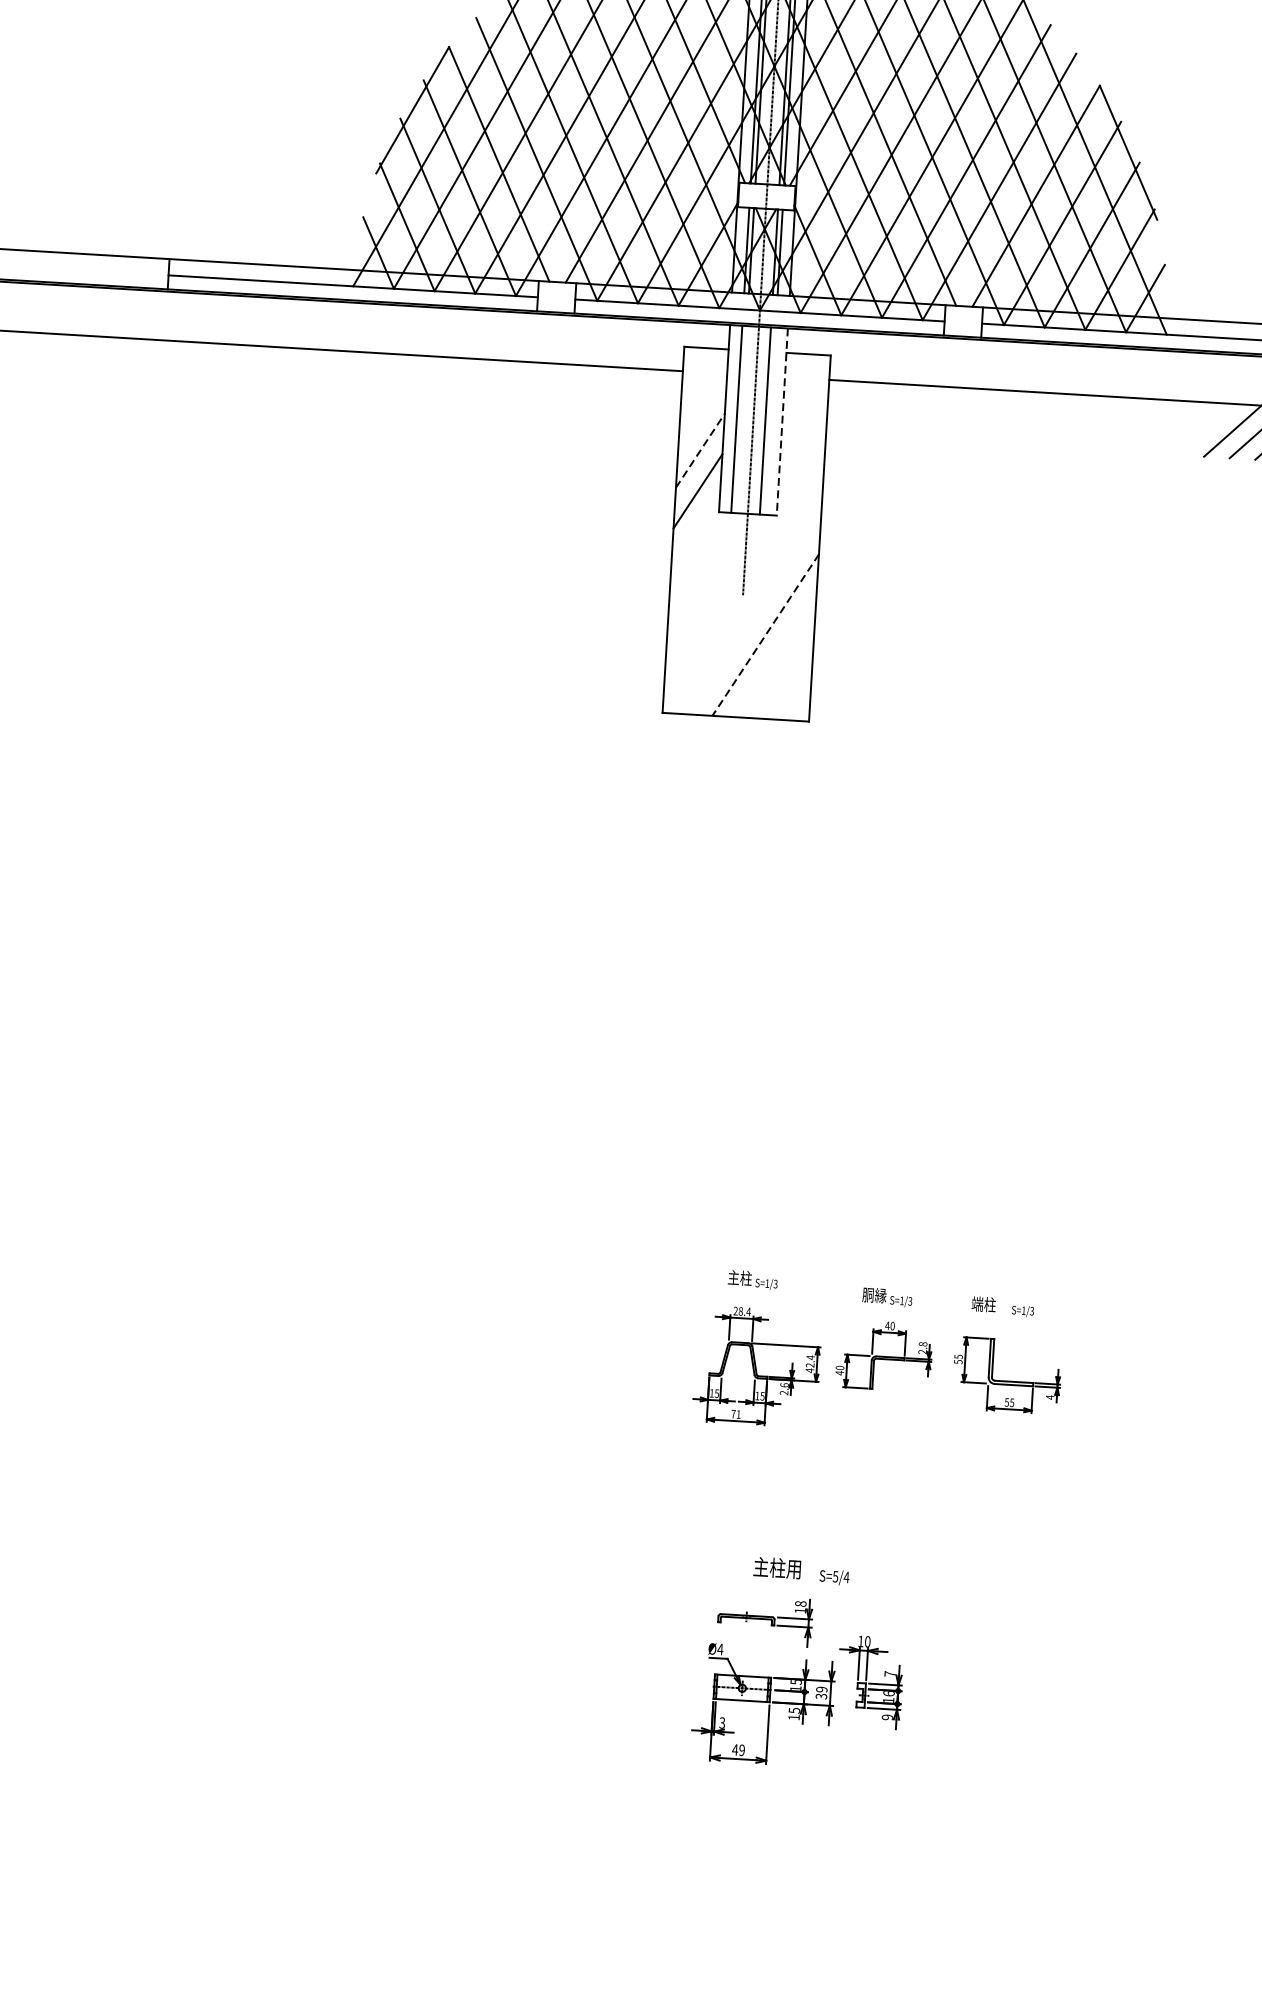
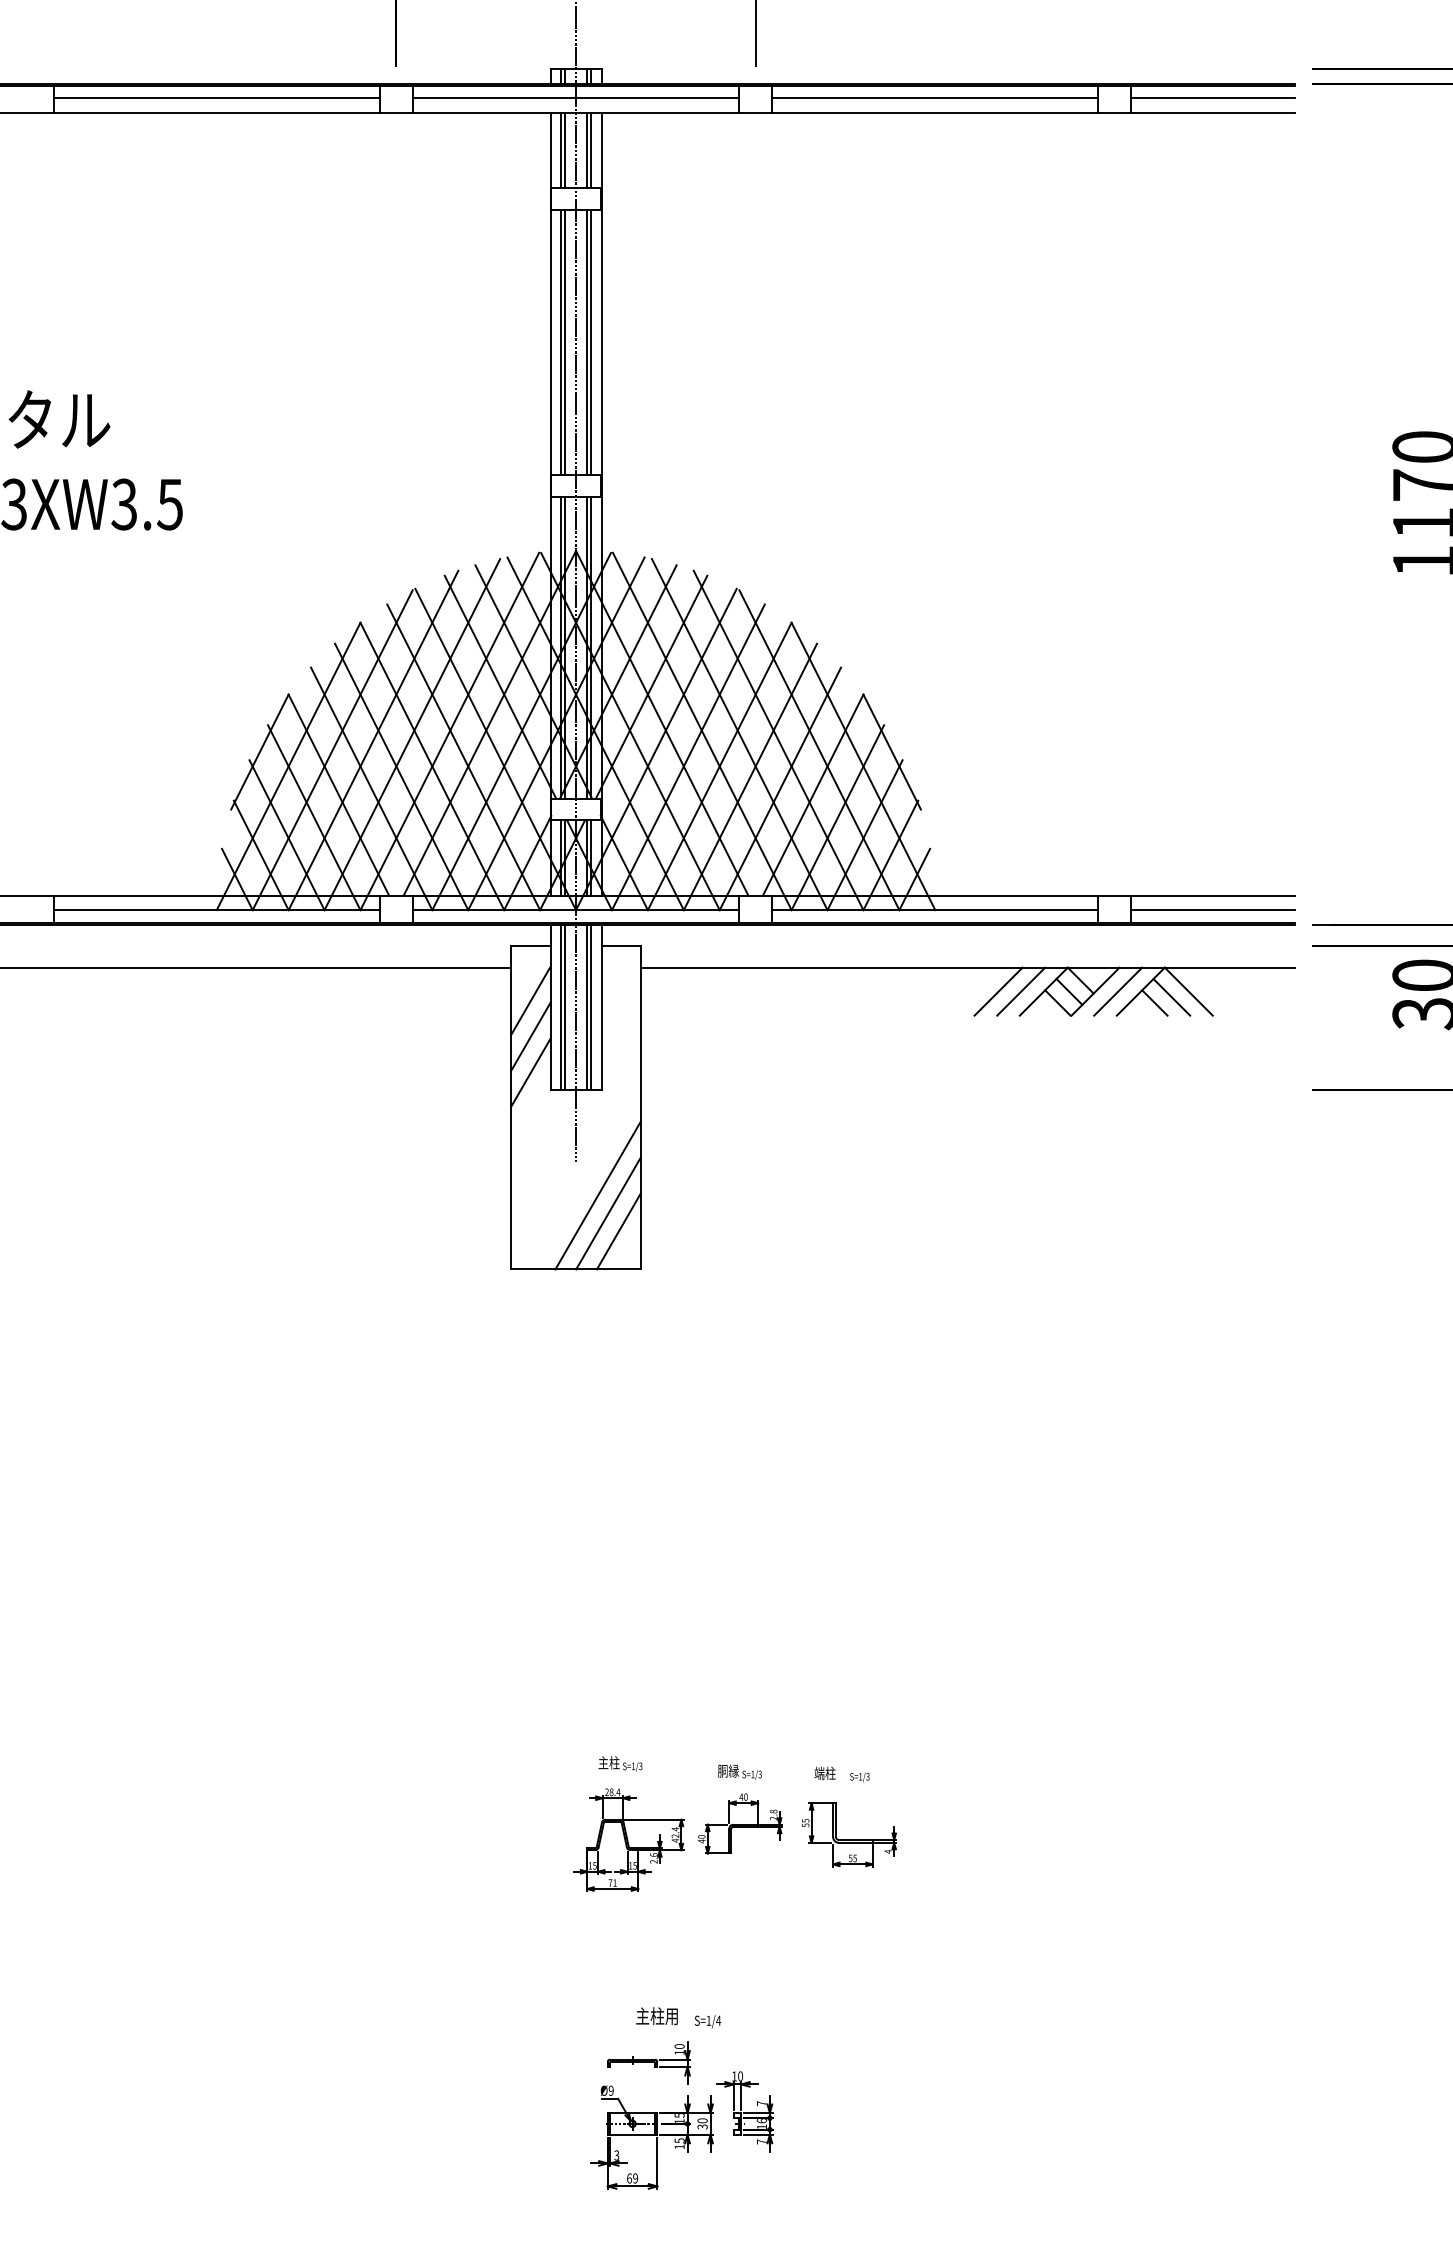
line: (702, 409) -> (530, 1000), added
line: (741, 418) -> (565, 1006), added
line: (769, 420) -> (590, 1006), added
line: (782, 422) -> (601, 1007), dashed -> solid
line: (701, 450) -> (531, 1036), dashed -> solid
line: (765, 636) -> (597, 1196), dashed -> solid
line: (776, 656) -> (608, 1213), added
line: (786, 677) -> (618, 1231), added
text: (835, 1576) -> (708, 2020), S=5/4 -> S=1/4
text: (800, 1603) -> (679, 2046), 18 -> 10
text: (719, 1649) -> (610, 2090), Ø4 -> Ø9
text: (821, 1689) -> (702, 2120), 39 -> 30
text: (887, 1716) -> (761, 2141), 9 -> 7
text: (734, 1749) -> (628, 2178), 49 -> 69

